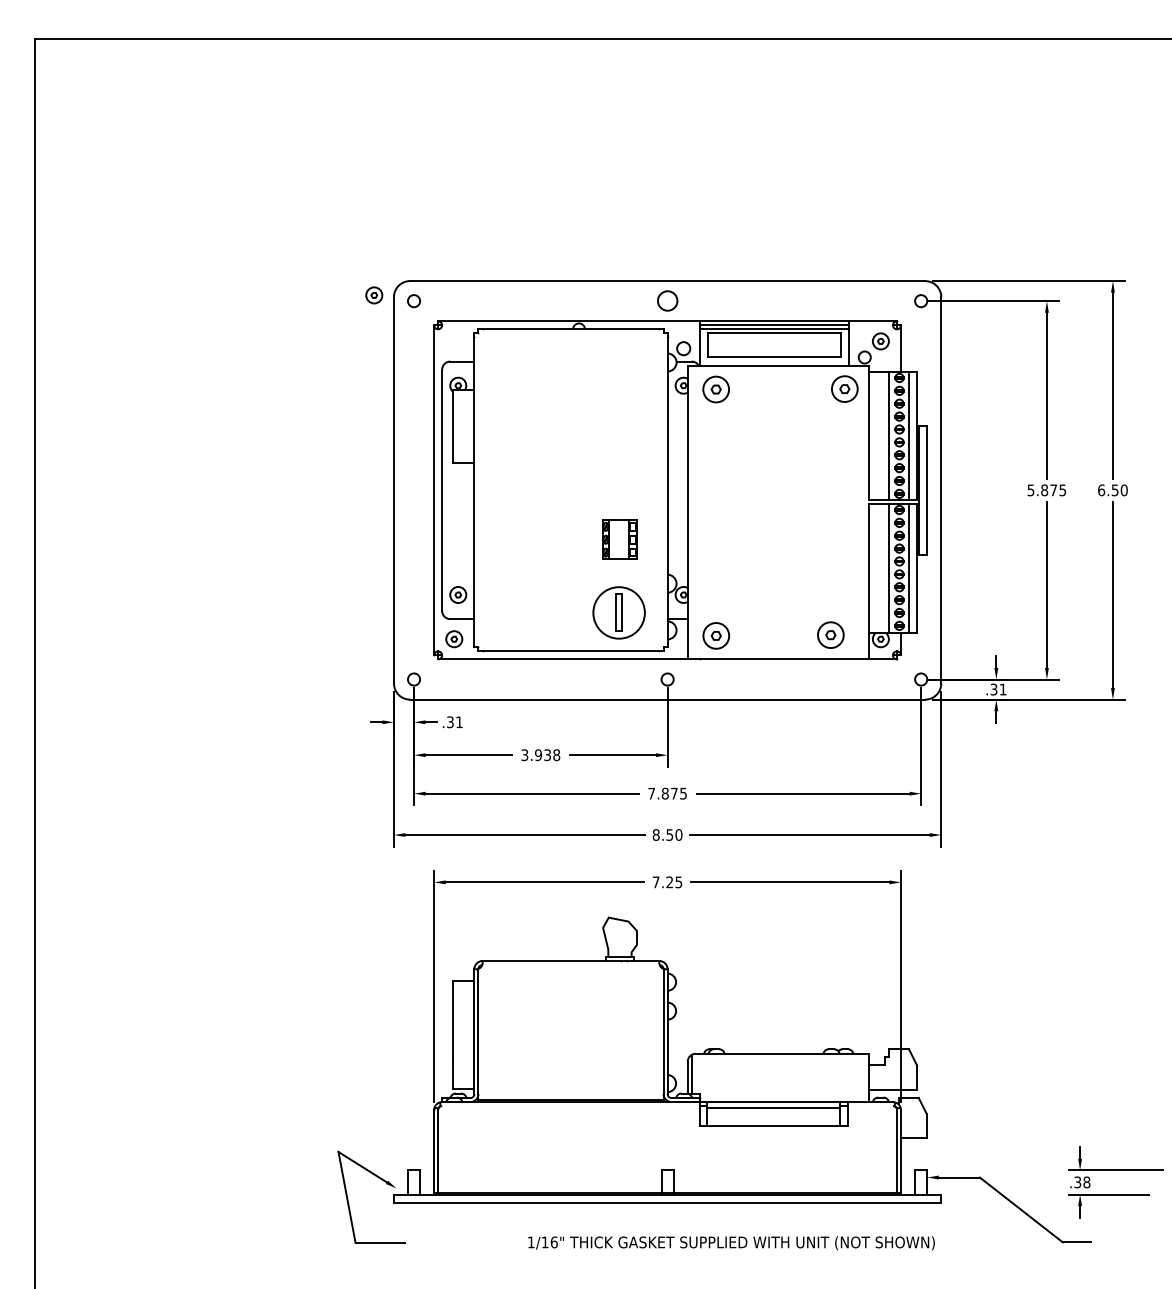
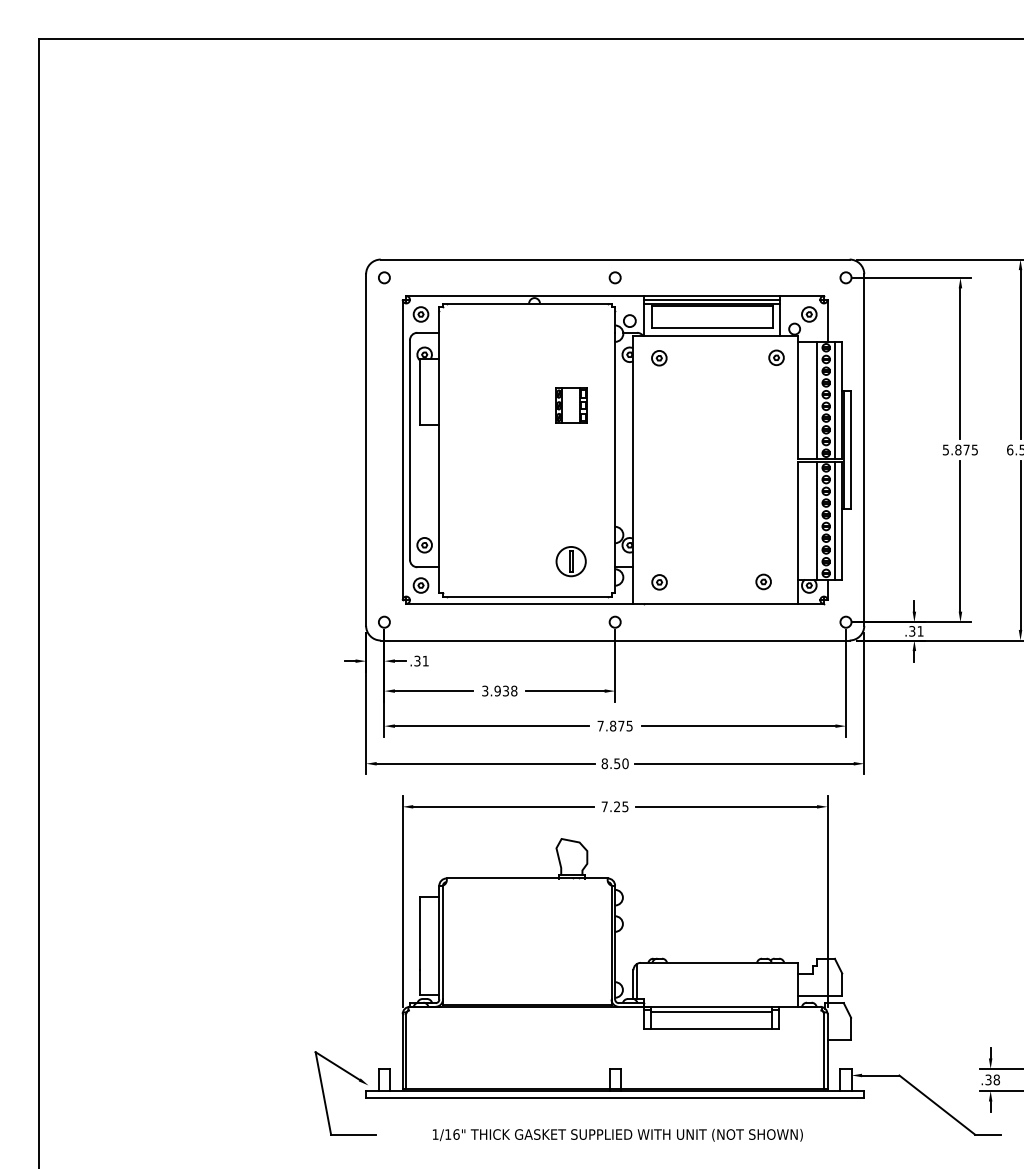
part: (374, 295) -> (421, 314), moved
circle: (667, 301) -> (615, 278), size x0.62
part: (844, 388) -> (776, 357), size x0.62
part: (715, 389) -> (658, 358), size x0.62
part: (619, 539) -> (571, 405), moved
part: (619, 612) -> (571, 561), size x0.62
part: (716, 635) -> (659, 582), size x0.62
part: (830, 635) -> (763, 582), size x0.62
text: (731, 1243) -> (617, 1135), moved

